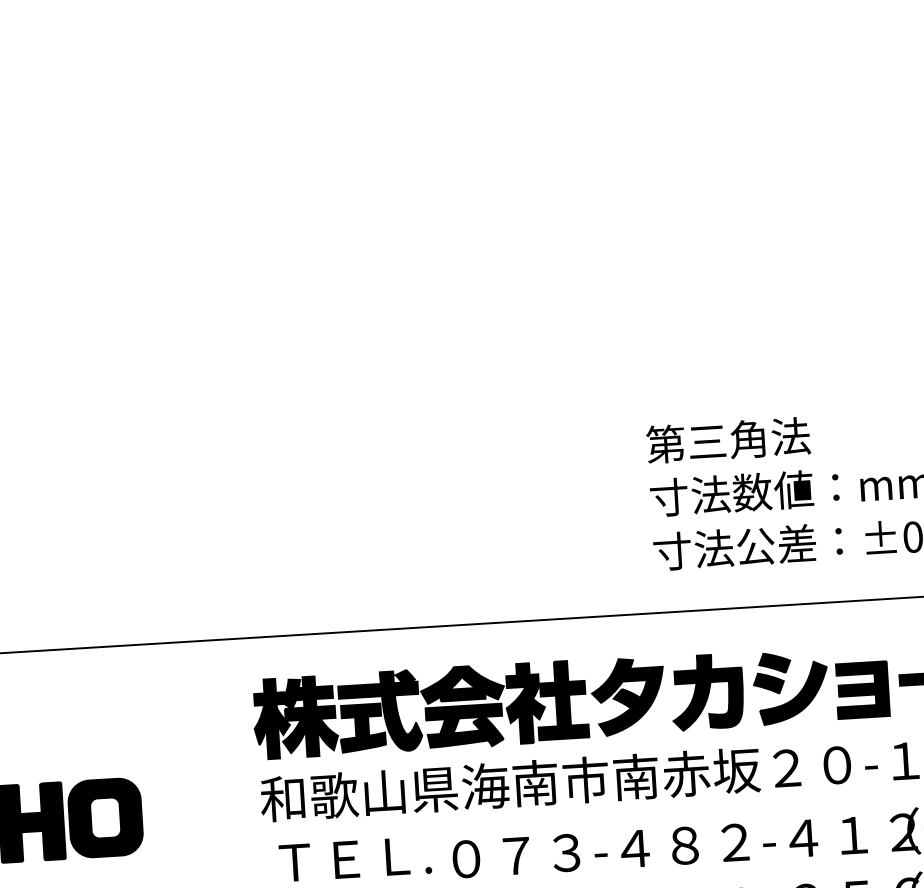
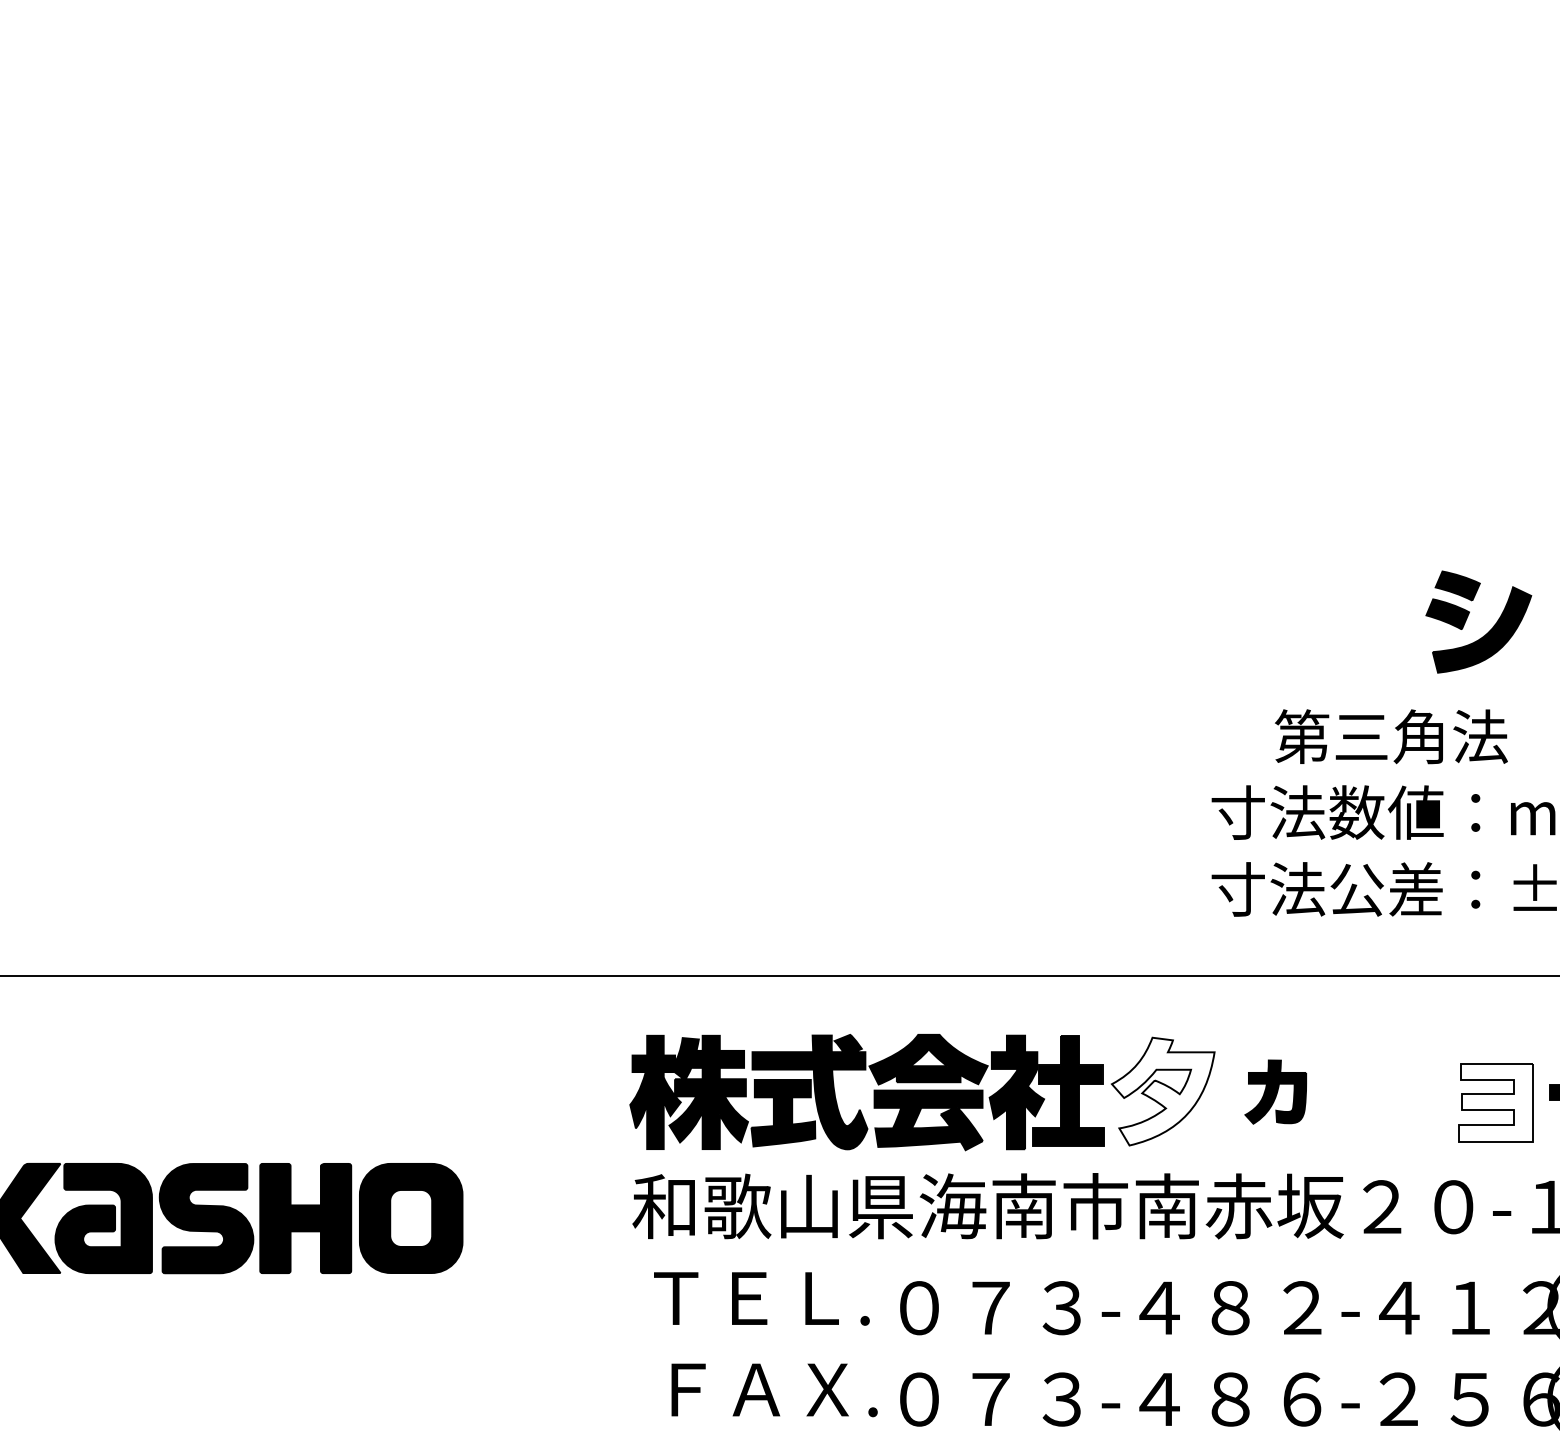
text: (728, 440) -> (1391, 736), moved
part: (783, 684) -> (1468, 616), moved
fill: (862, 690) -> (1495, 1102), removed
part: (707, 691) -> (1275, 1091), size x0.6
fill: (627, 696) -> (1162, 1091), removed

